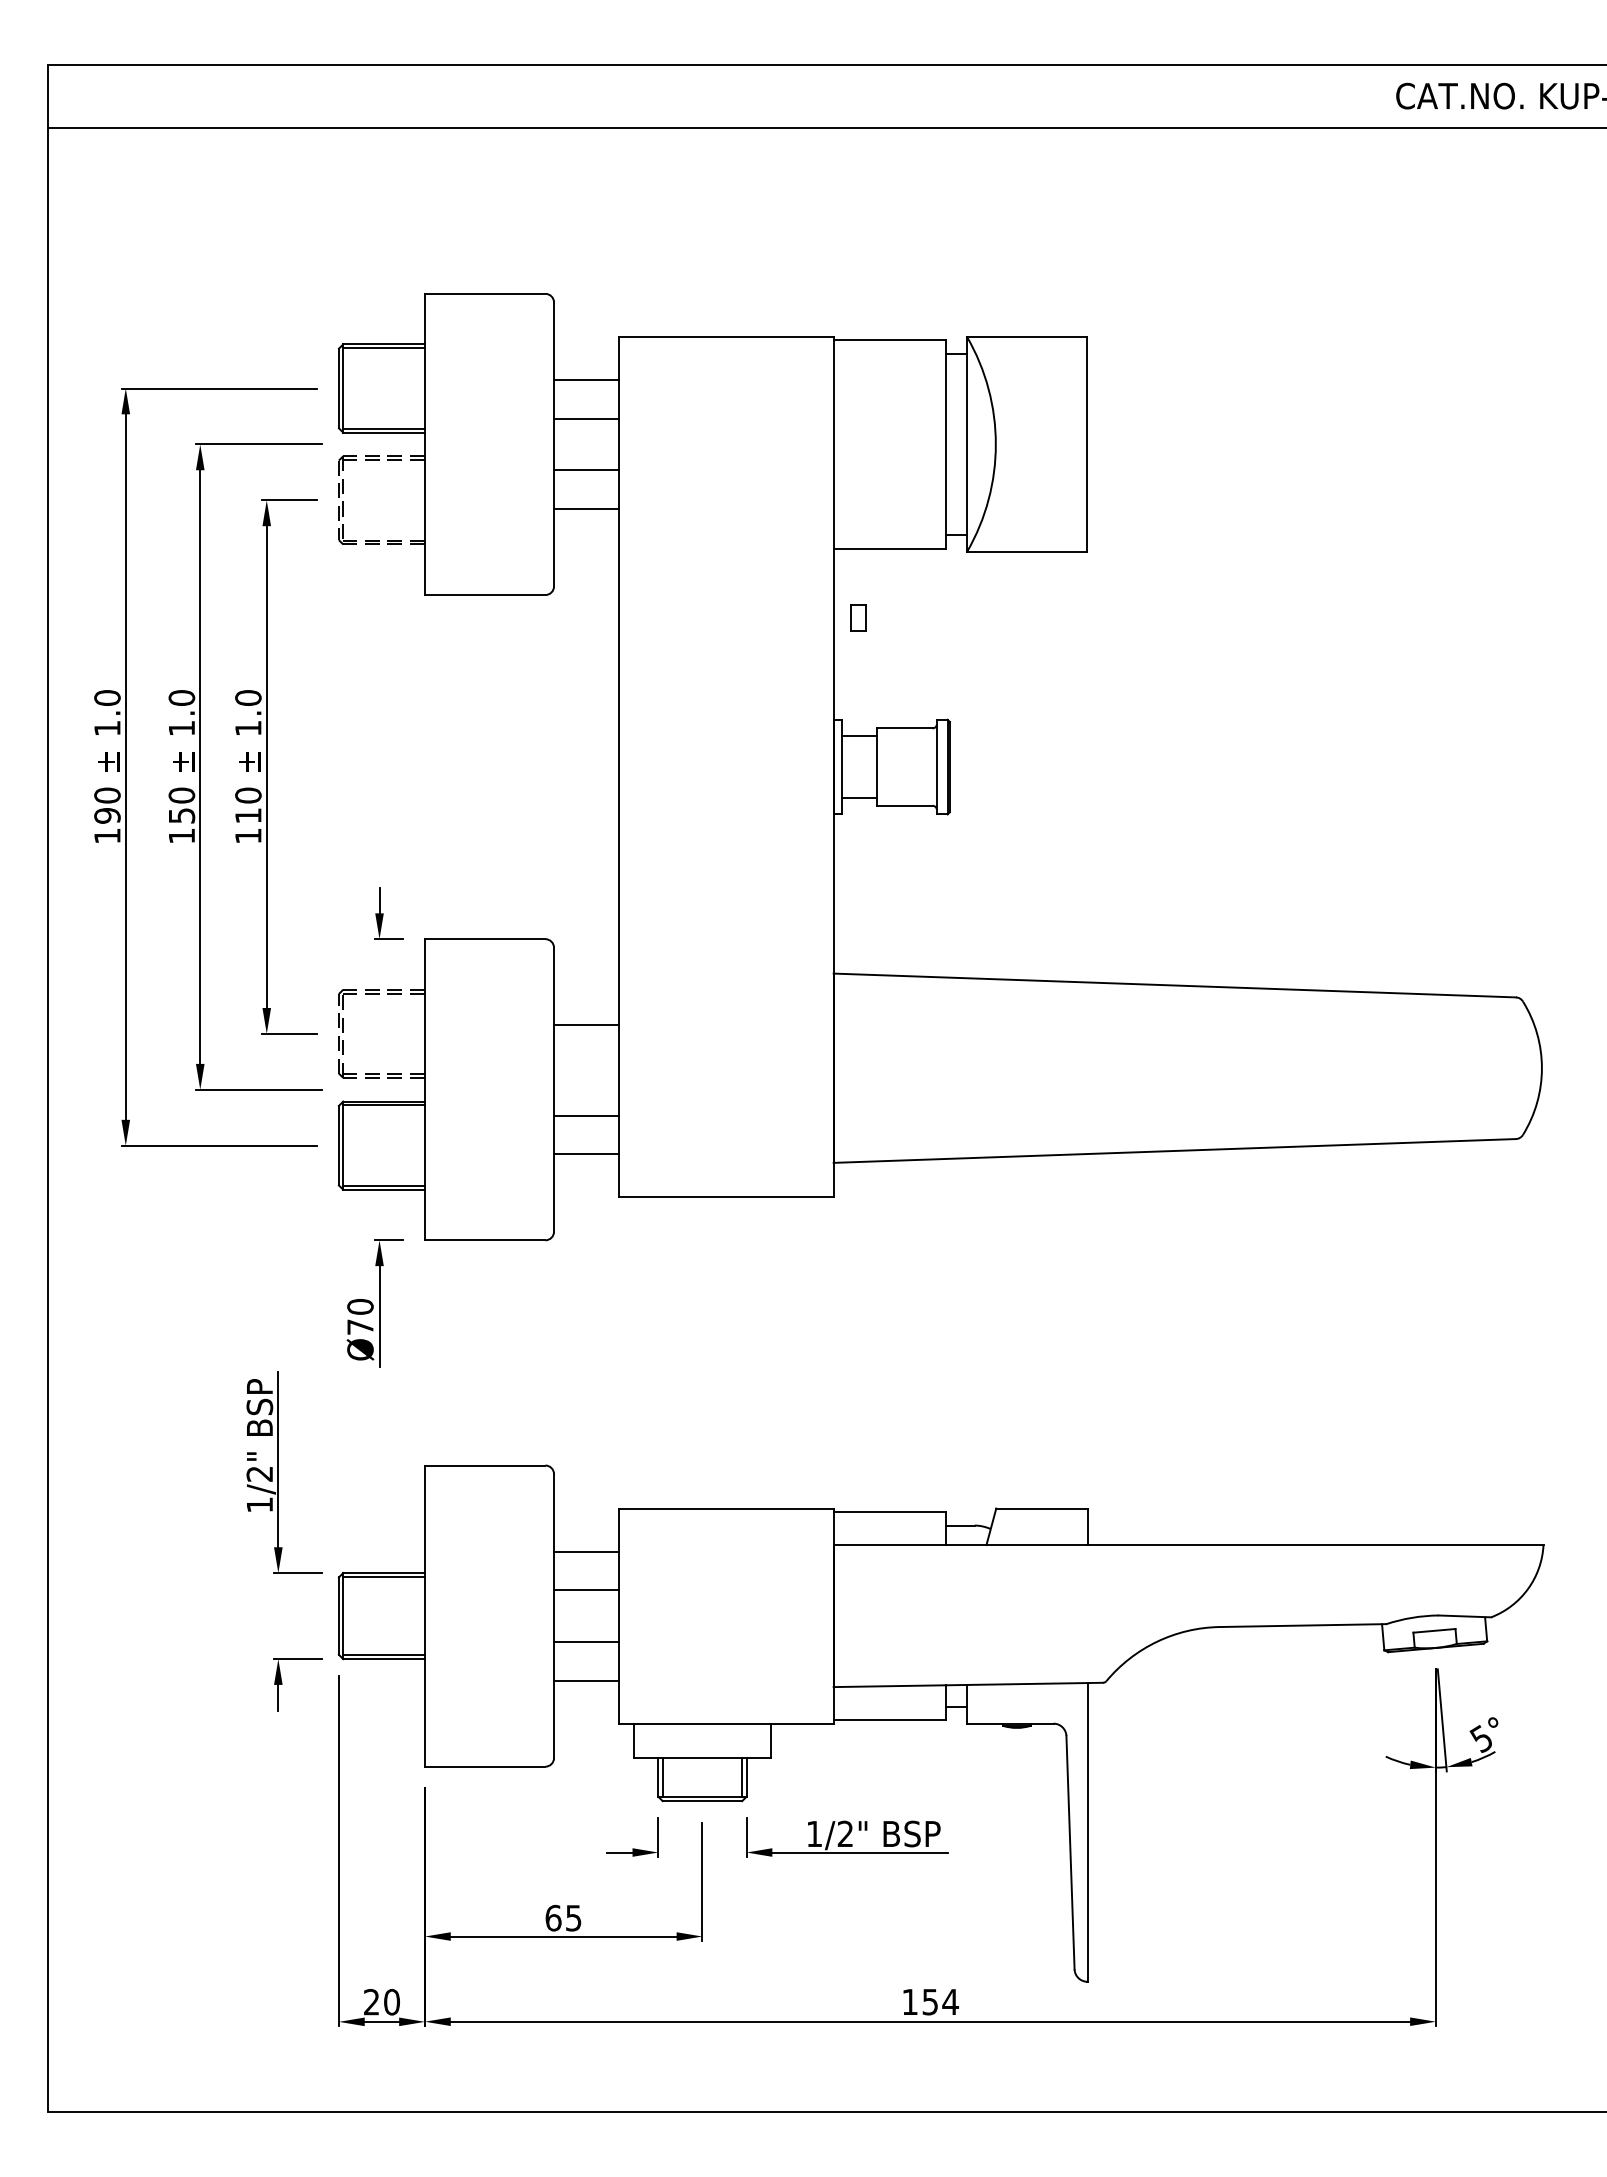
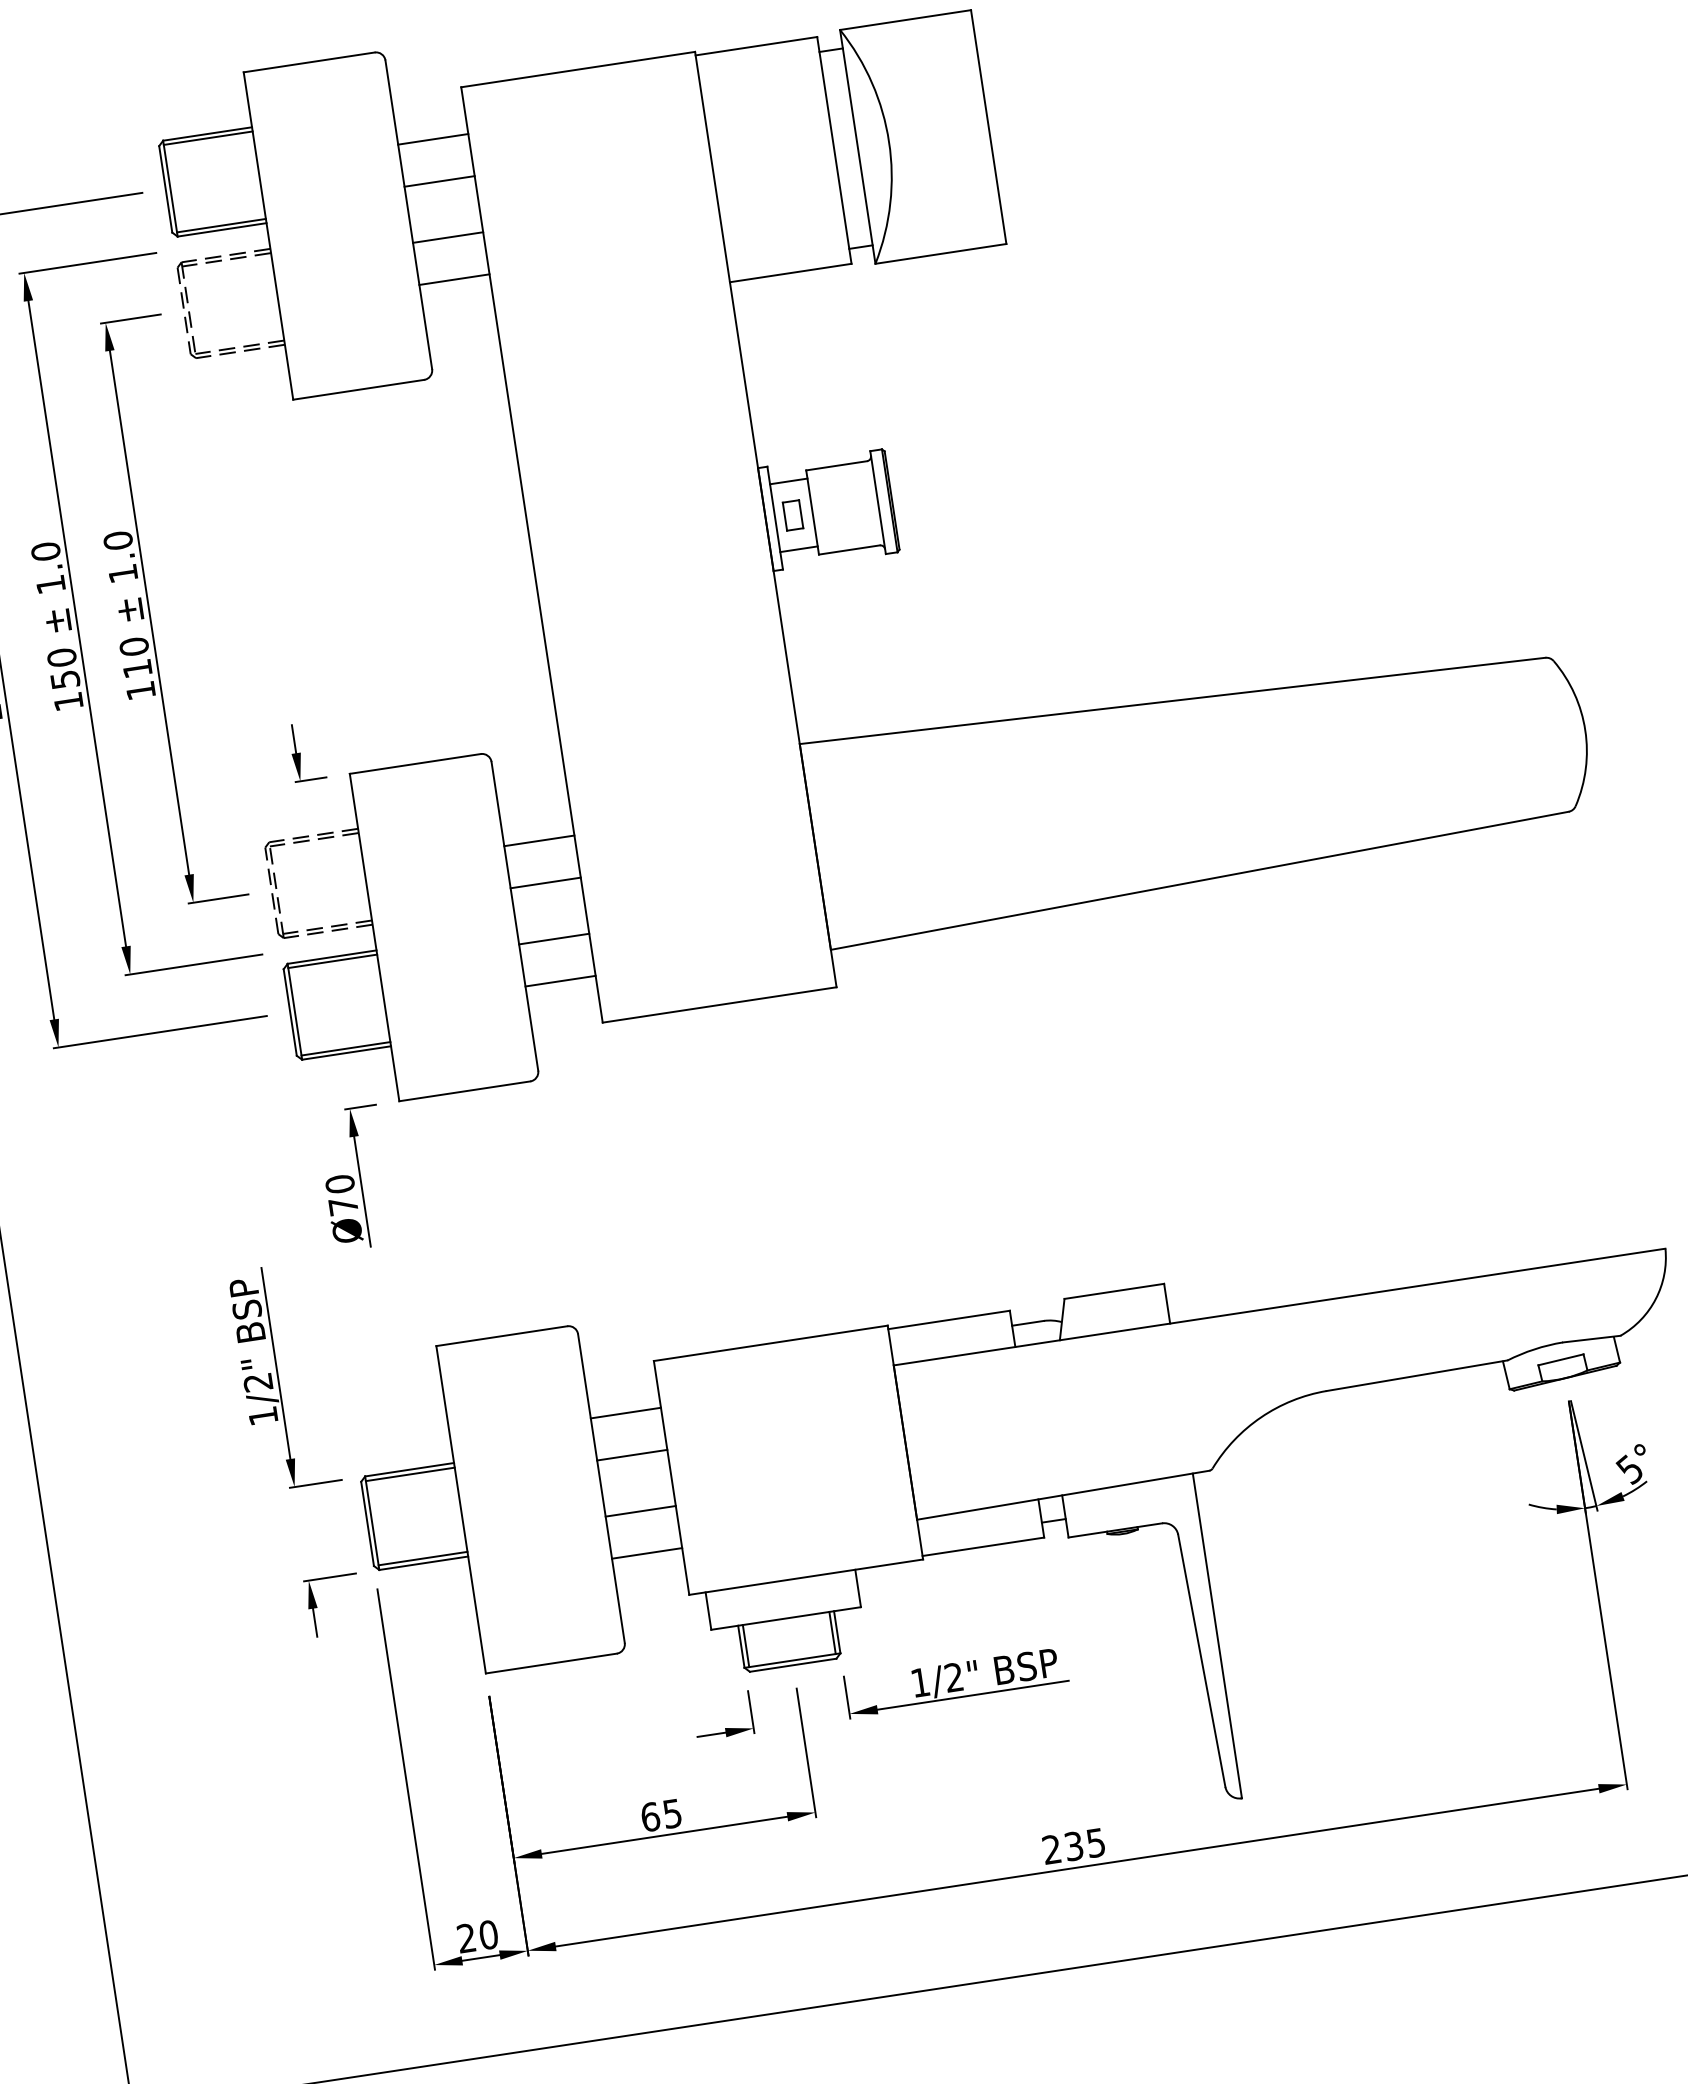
part: (858, 617) -> (792, 514), moved
line: (586, 1063) -> (545, 882), added
text: (930, 2001) -> (1074, 1845), 154 -> 235

